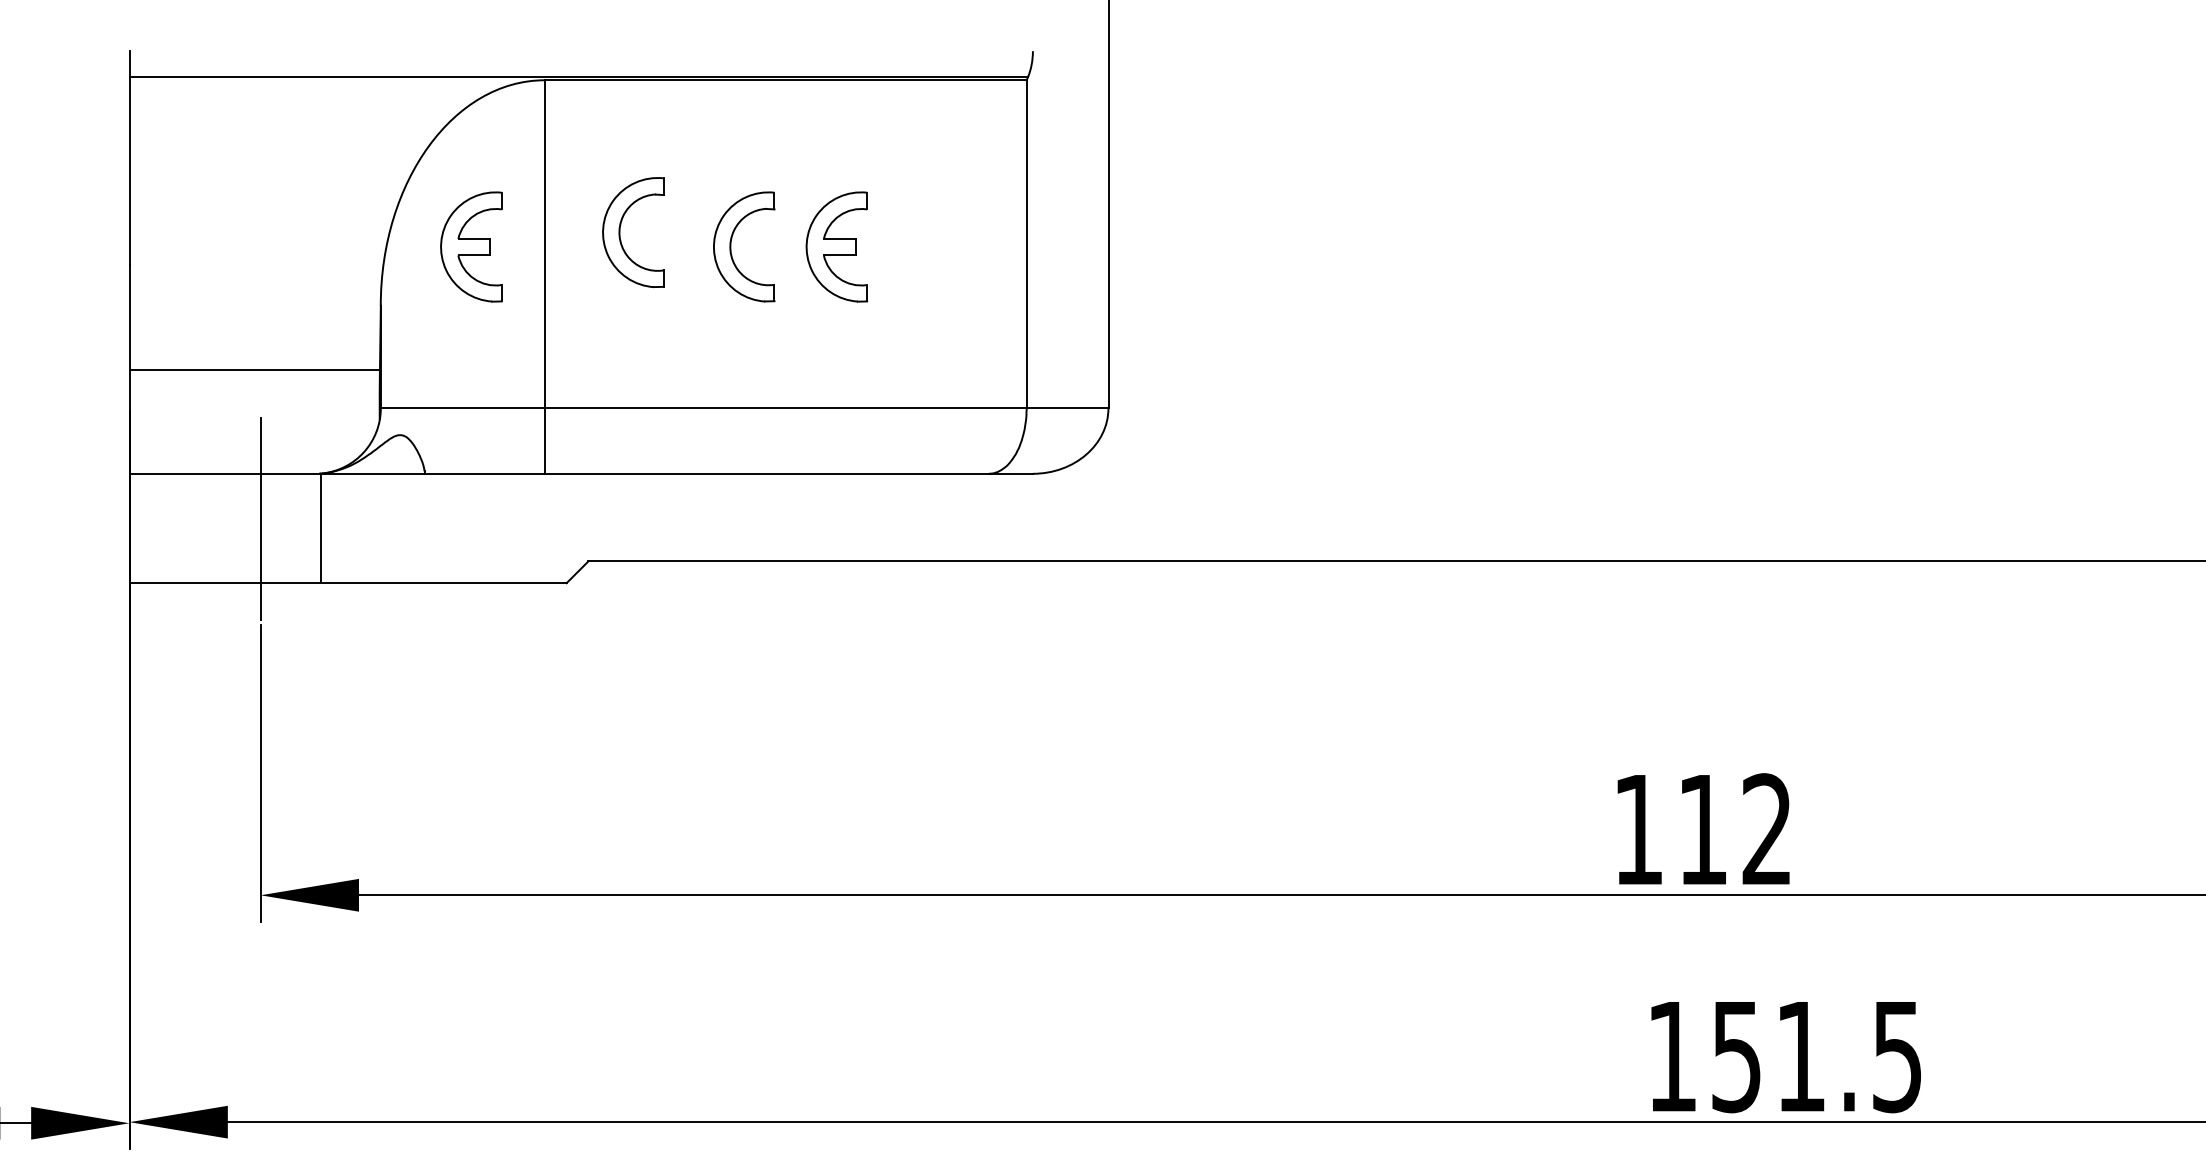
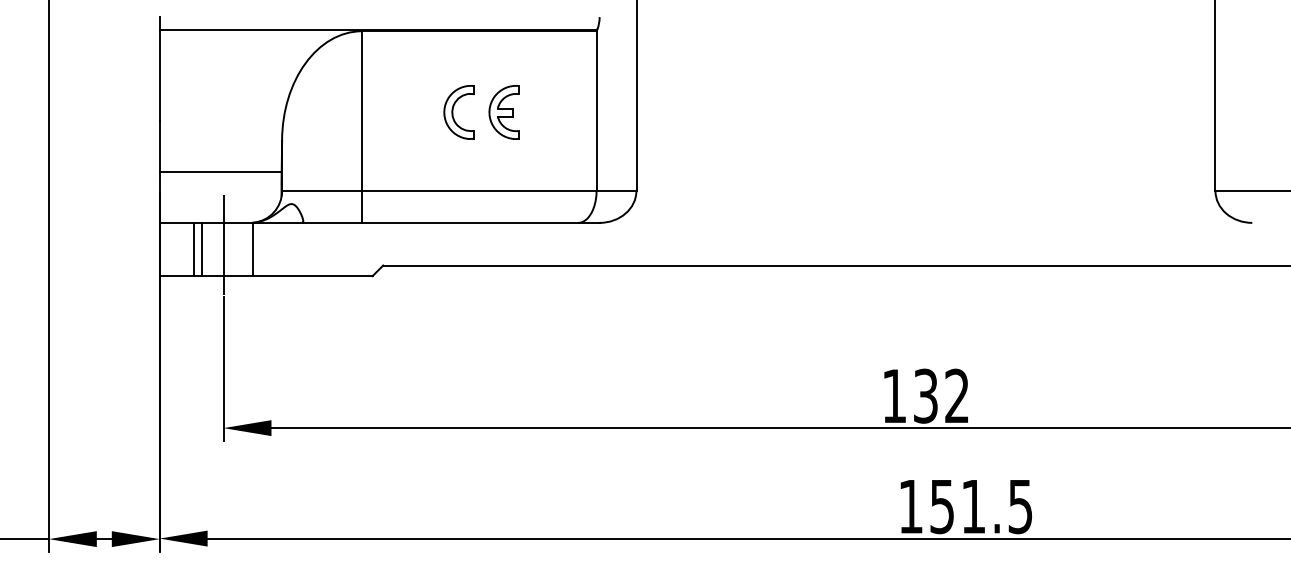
part: (632, 232) -> (404, 105), removed
part: (469, 247) -> (325, 112), removed
line: (200, 528) -> (194, 249), added
line: (217, 528) -> (202, 249), added
text: (1702, 828) -> (925, 395), 112 -> 132

